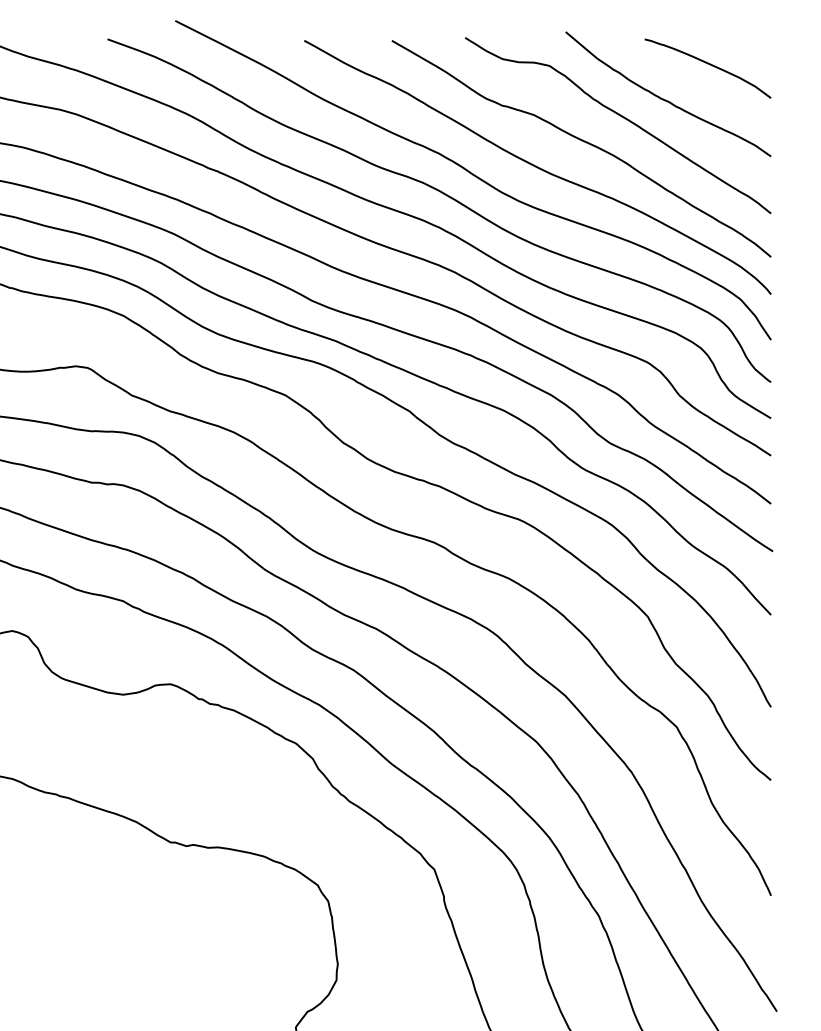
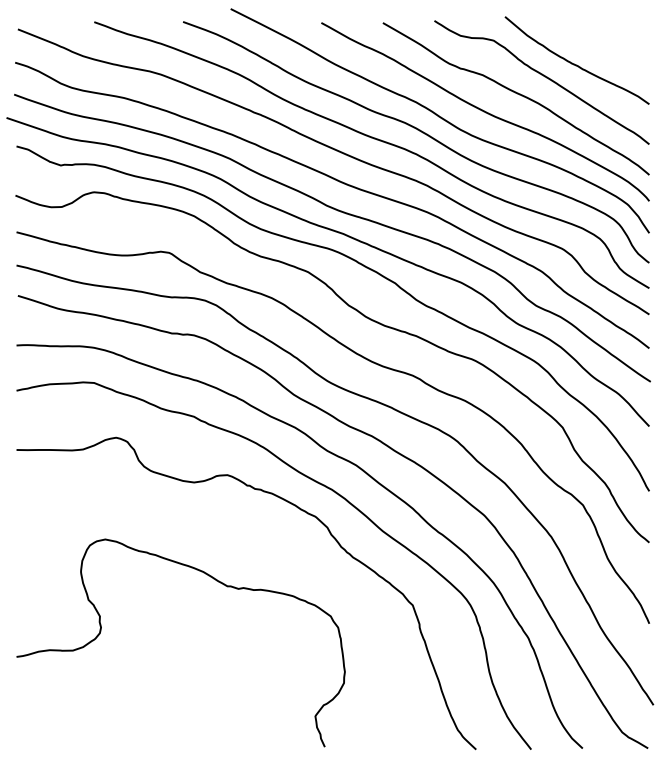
curve: (708, 65) -> (605, 40), removed

